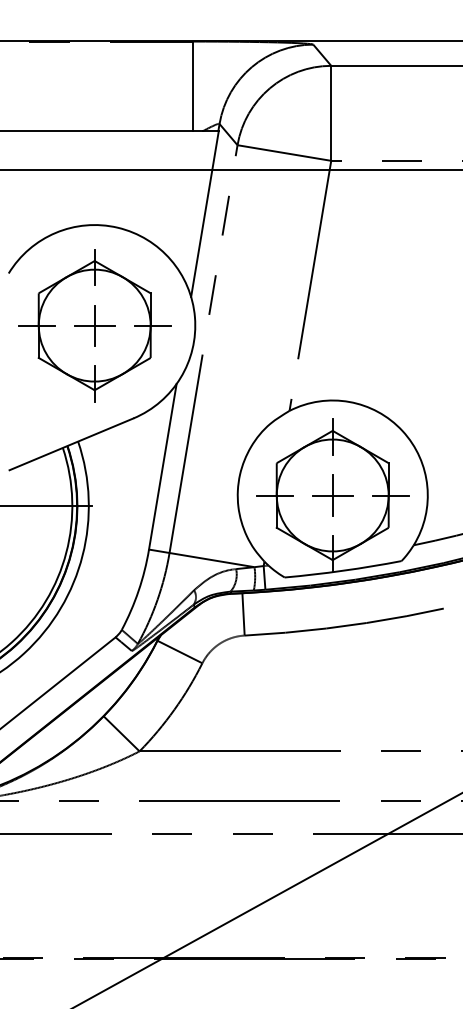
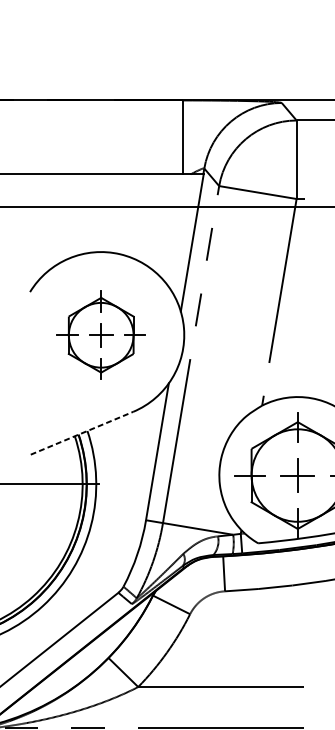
part: (94, 325) -> (100, 335), size x0.7
line: (72, 444) -> (82, 433), solid -> dashed

